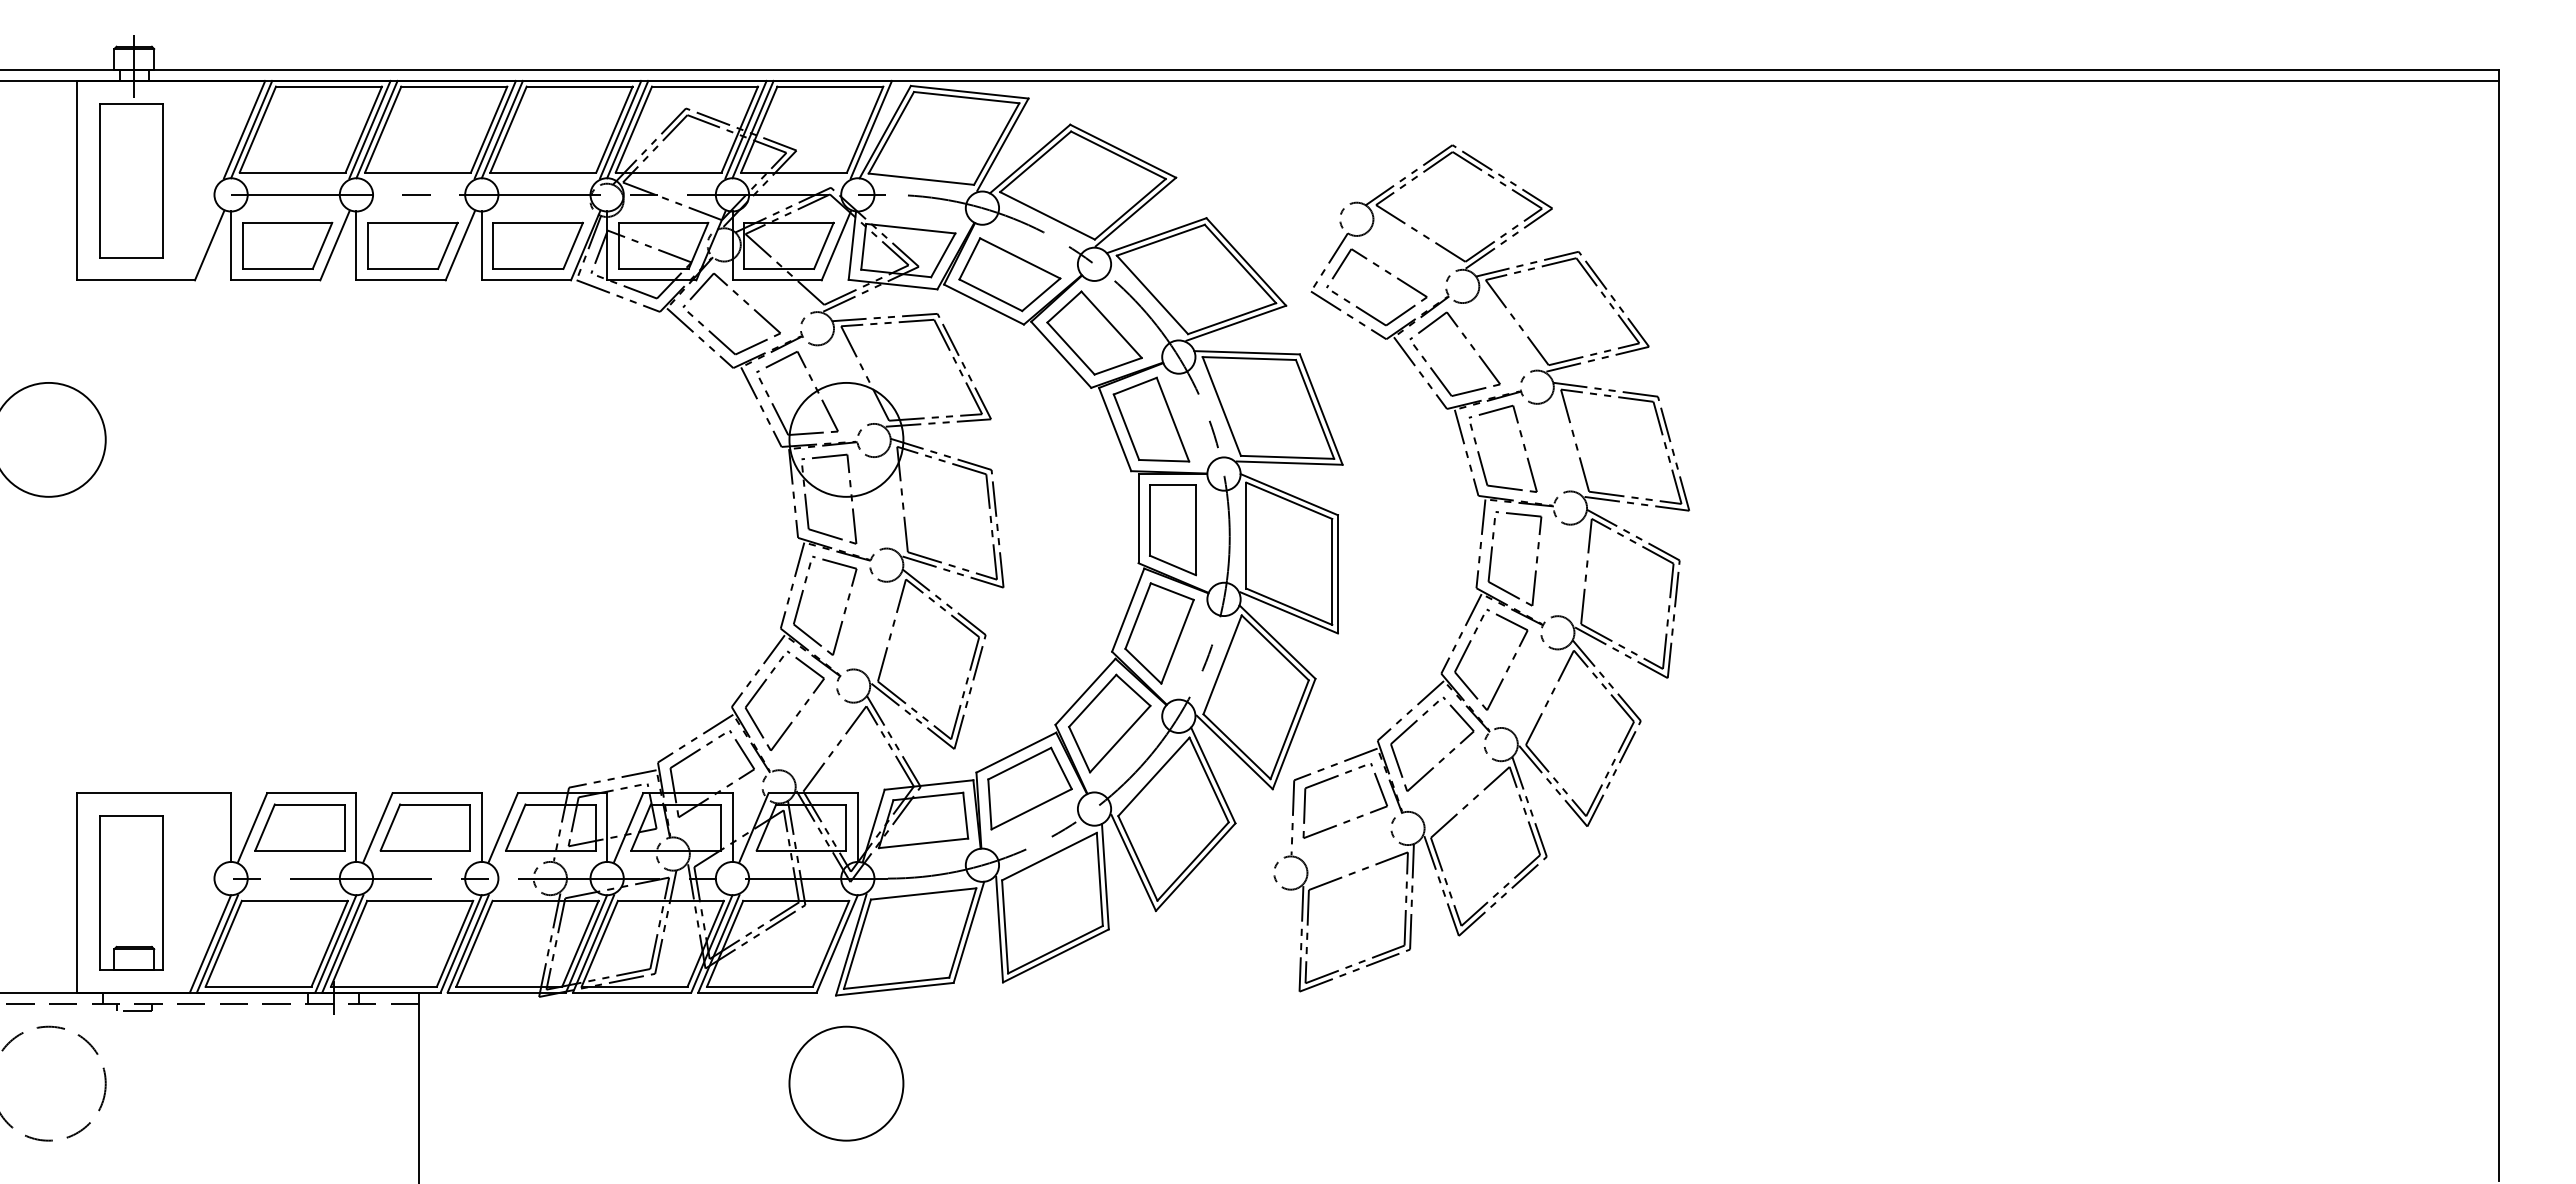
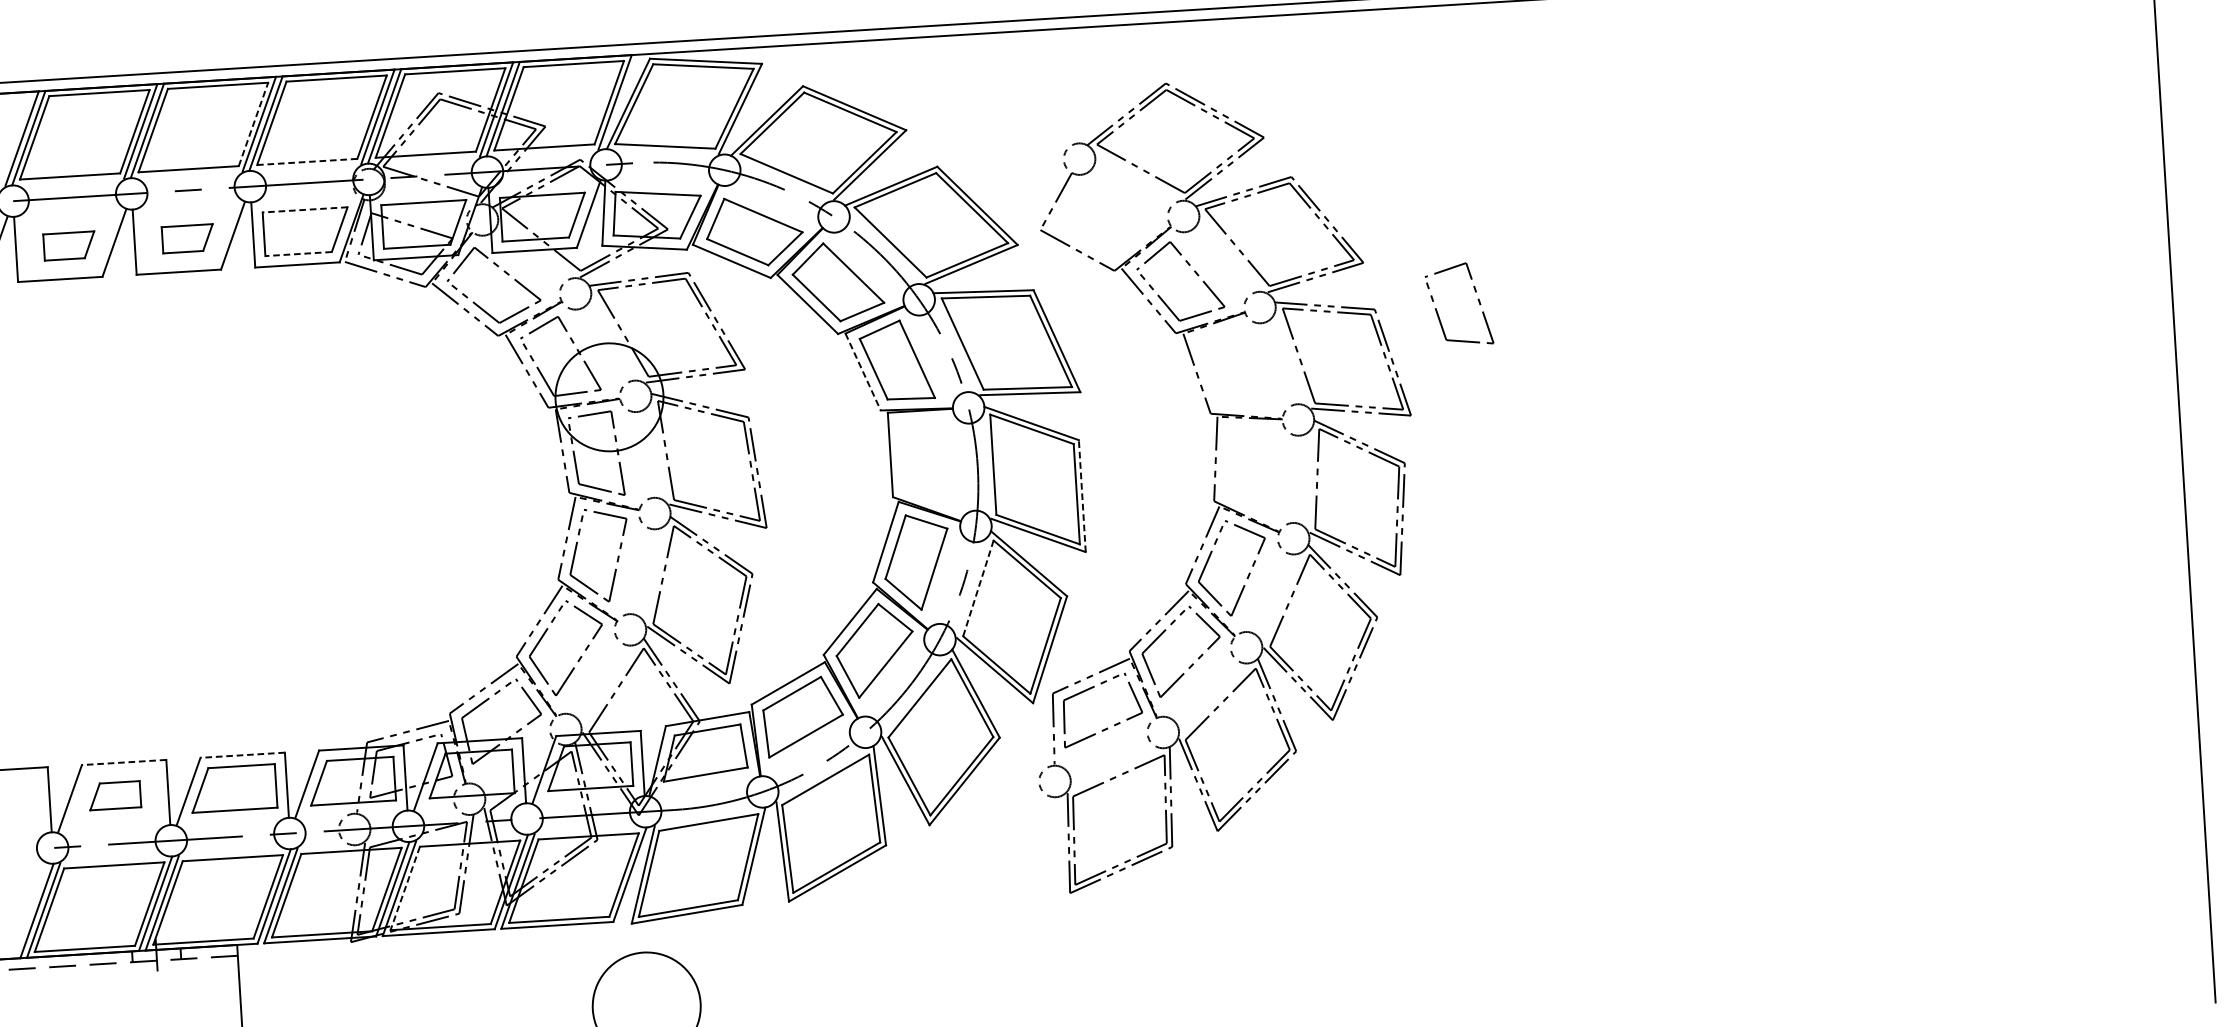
line: (489, 129) -> (253, 124), solid -> dashed
line: (543, 172) -> (307, 161), solid -> dashed
line: (538, 222) -> (305, 209), solid -> dashed
part: (287, 245) -> (69, 245), size x0.6
part: (412, 245) -> (187, 238), size x0.6
line: (527, 268) -> (297, 253), solid -> dashed
part: (1387, 273) -> (1111, 208), removed
line: (1115, 429) -> (863, 371), solid -> dashed
part: (1523, 447) -> (1478, 302), moved
part: (1172, 530) -> (923, 464), removed
part: (1535, 562) -> (1268, 473), removed
line: (1337, 573) -> (1081, 495), solid -> dashed
line: (1222, 664) -> (978, 588), solid -> dashed
line: (311, 793) -> (123, 762), solid -> dashed
line: (437, 793) -> (243, 755), solid -> dashed
part: (299, 827) -> (114, 795), size x0.6
line: (599, 943) -> (404, 888), solid -> dashed

